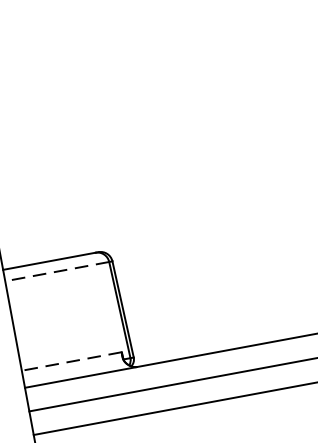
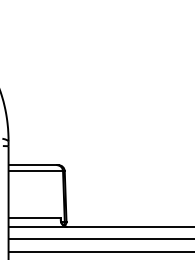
line: (56, 272) -> (35, 171), dashed -> solid
line: (71, 362) -> (34, 218), dashed -> solid

